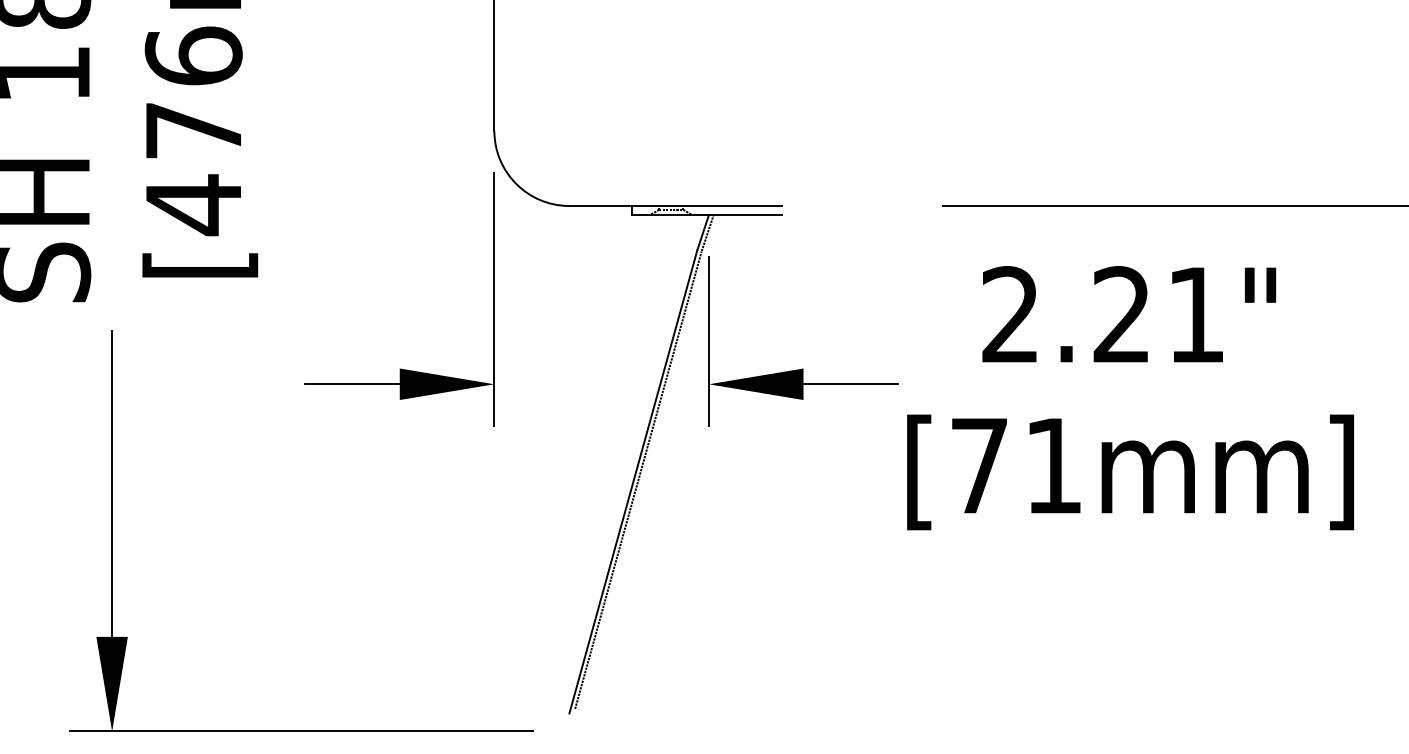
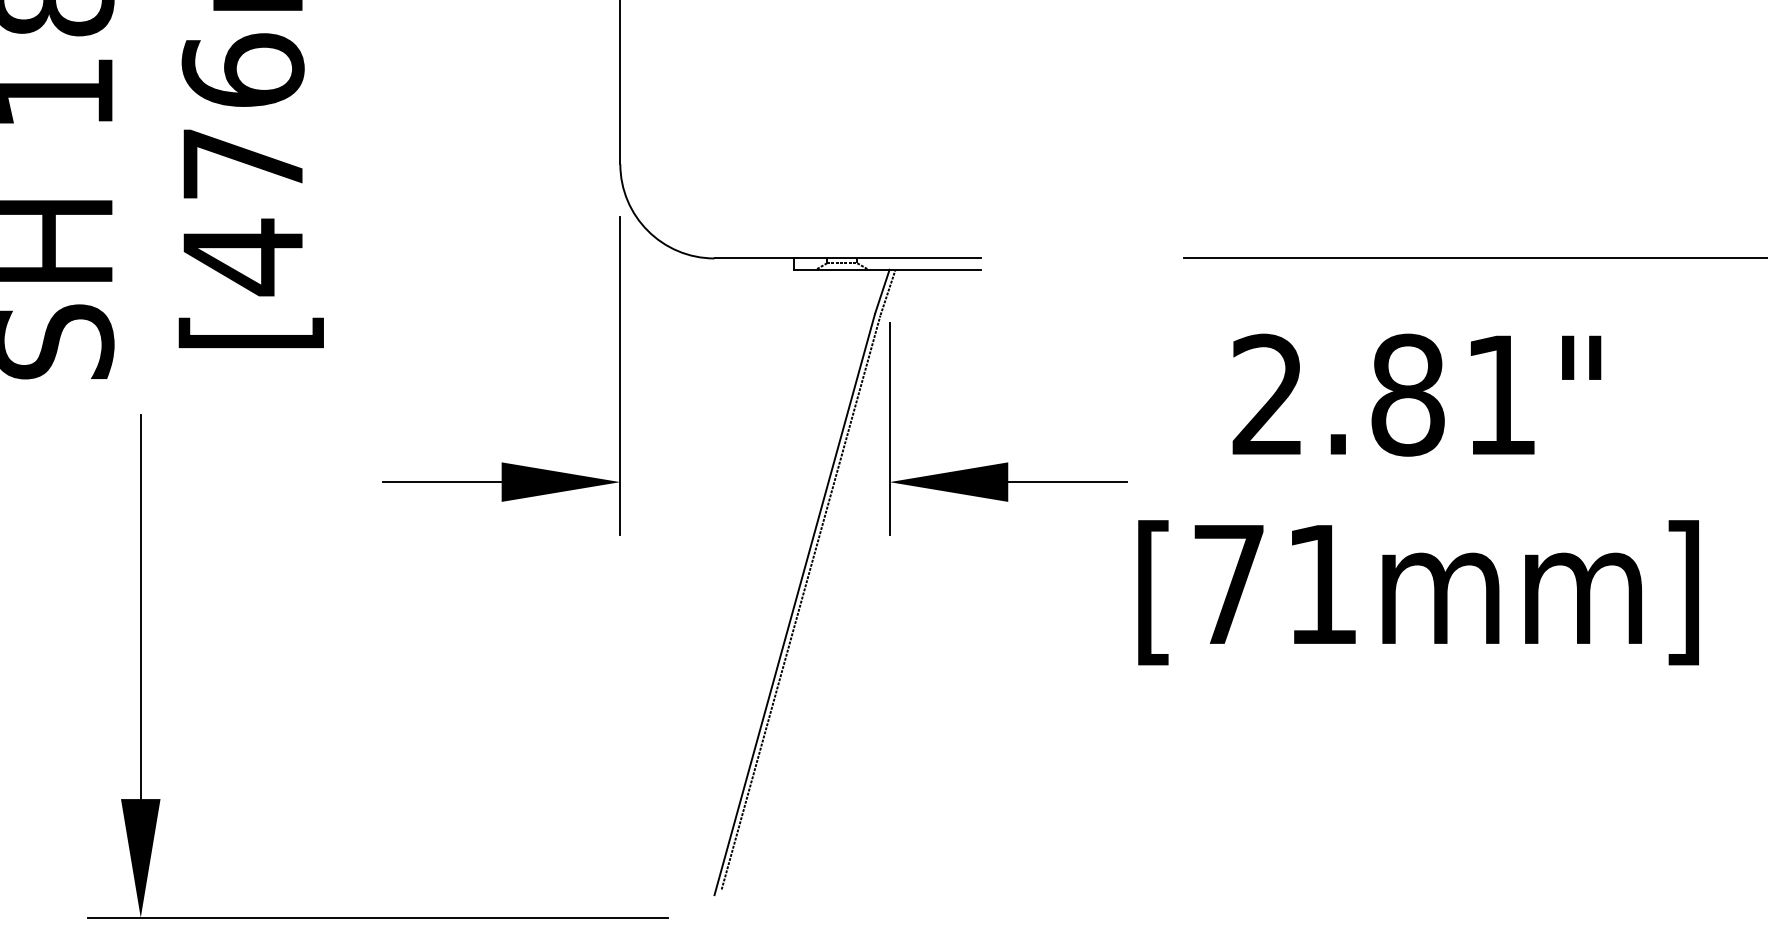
text: (1121, 314) -> (1407, 394), 2.21" -> 2.81"

